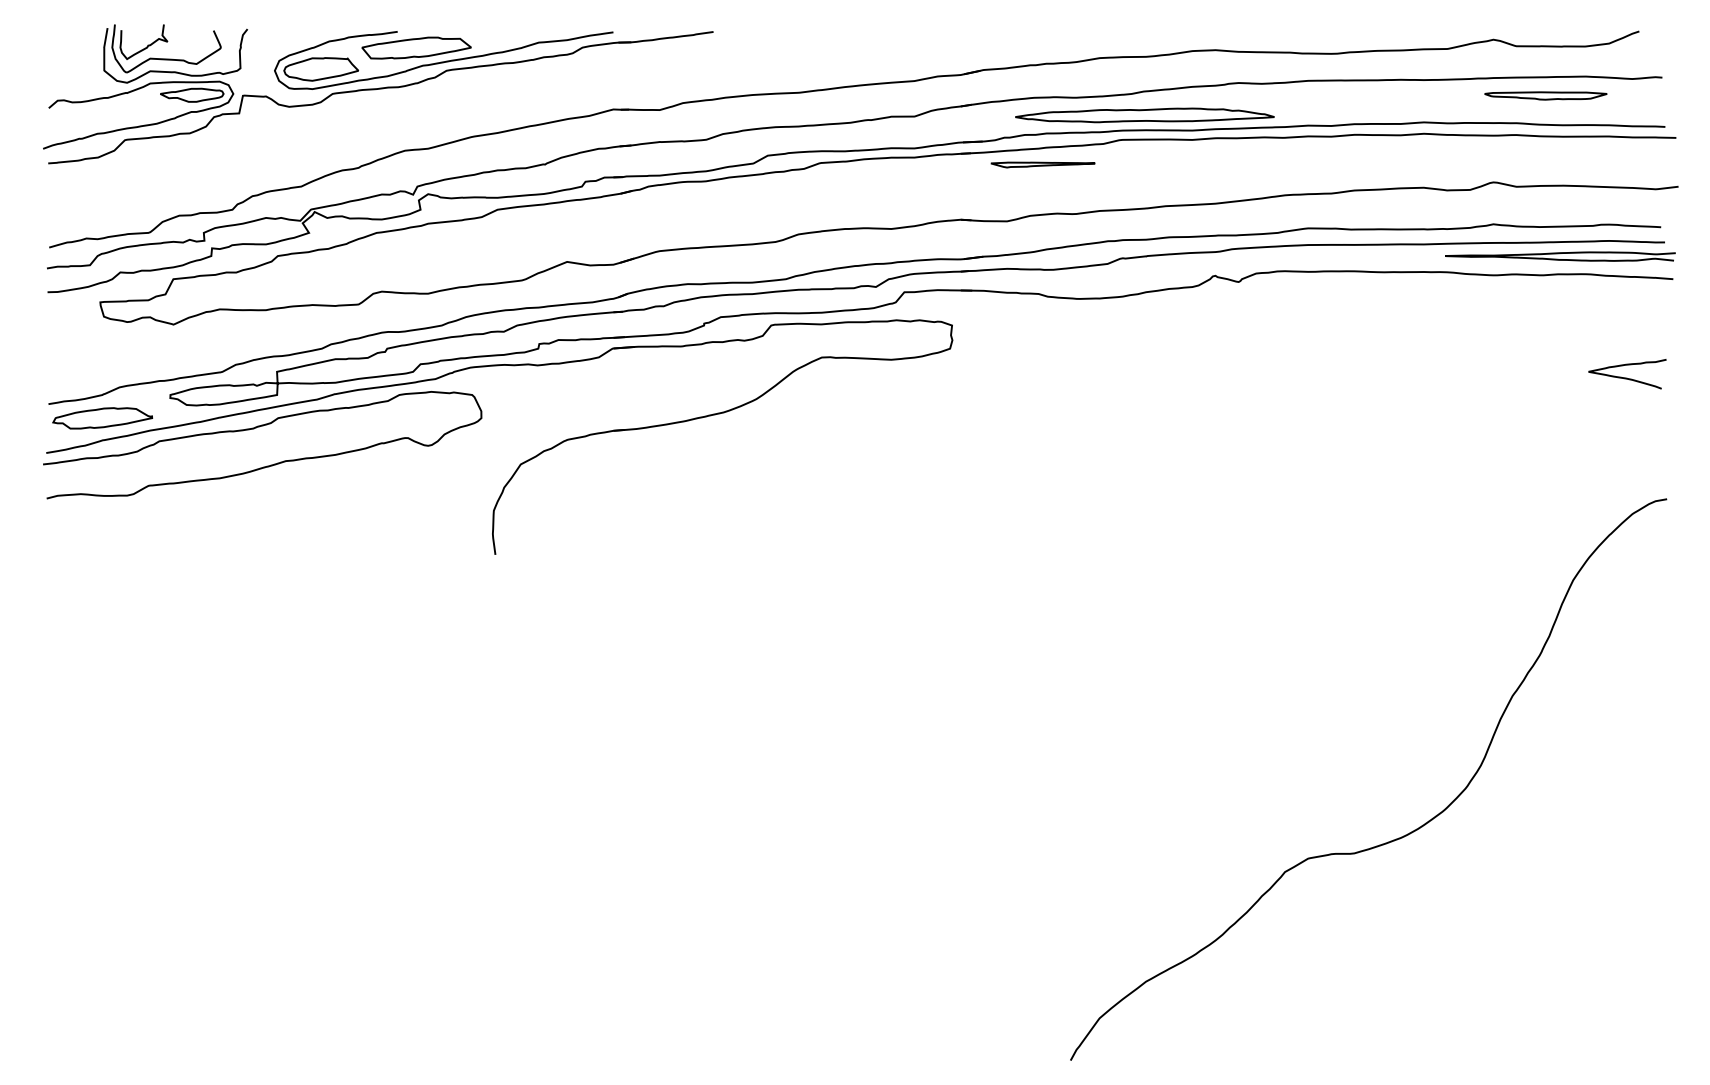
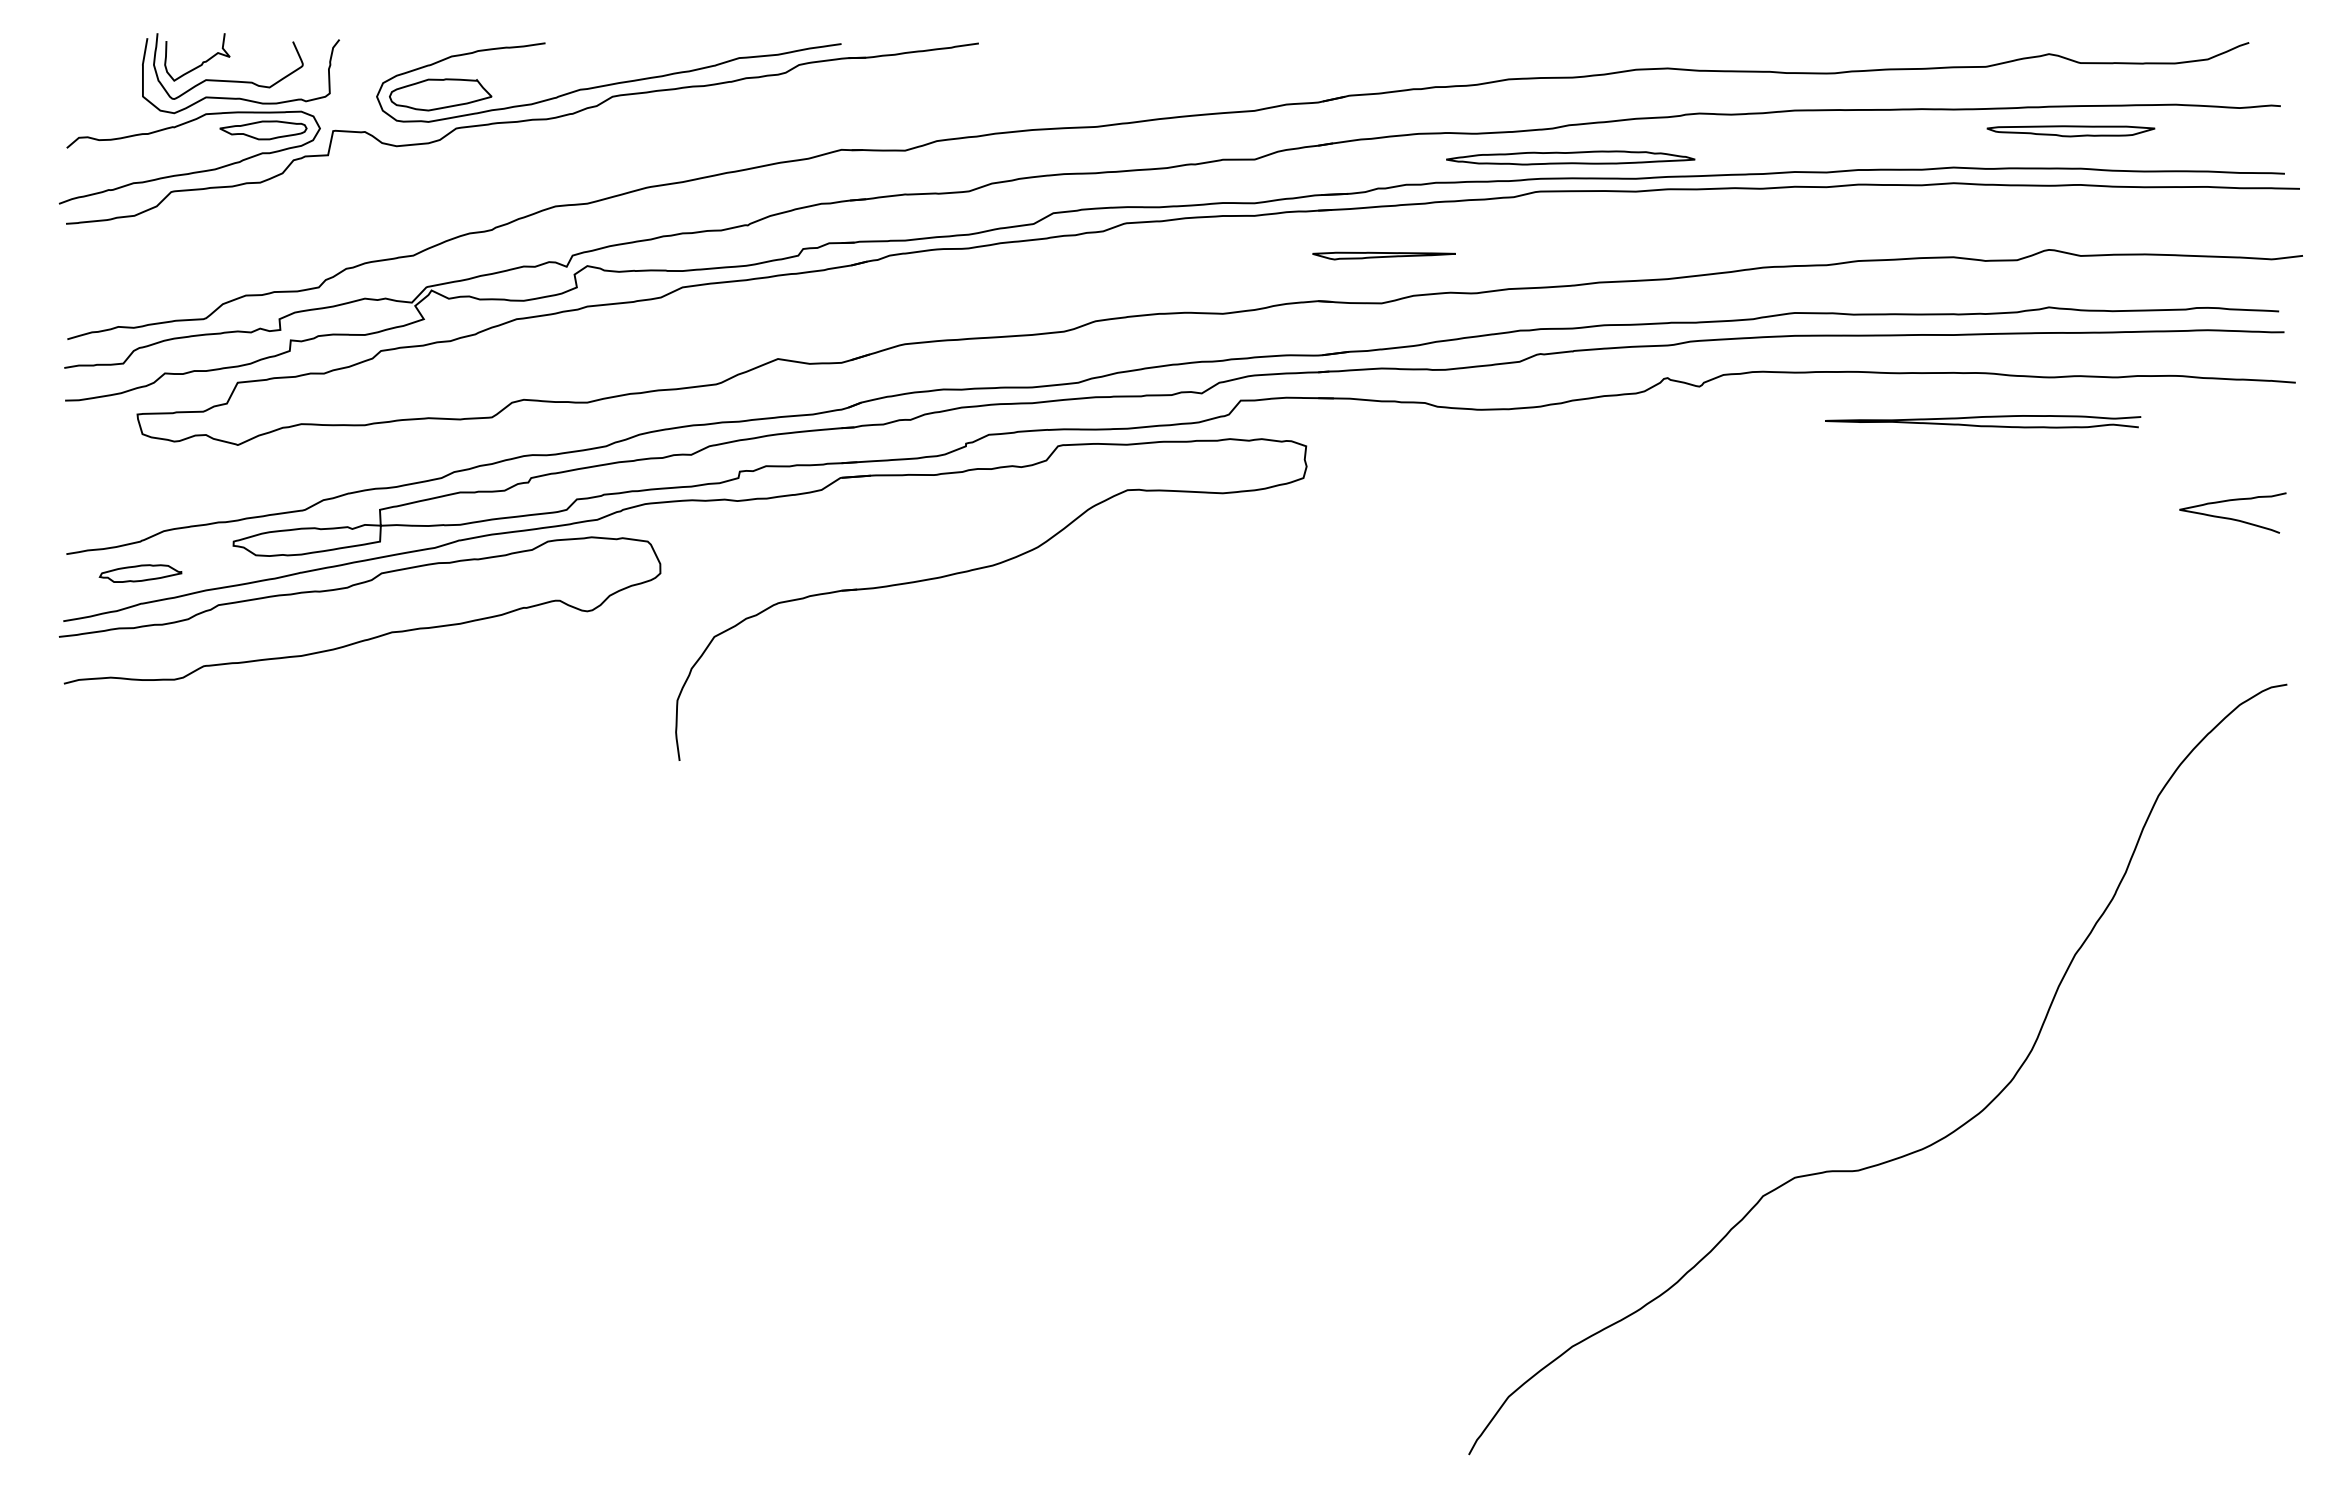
part: (416, 48) -> (571, 65), removed
part: (1545, 96) -> (2070, 131), moved
part: (1144, 115) -> (1570, 157), size x0.7
part: (1042, 164) -> (1383, 255), moved
curve: (1560, 253) -> (1983, 417), moved
part: (102, 418) -> (140, 573), size x0.6

